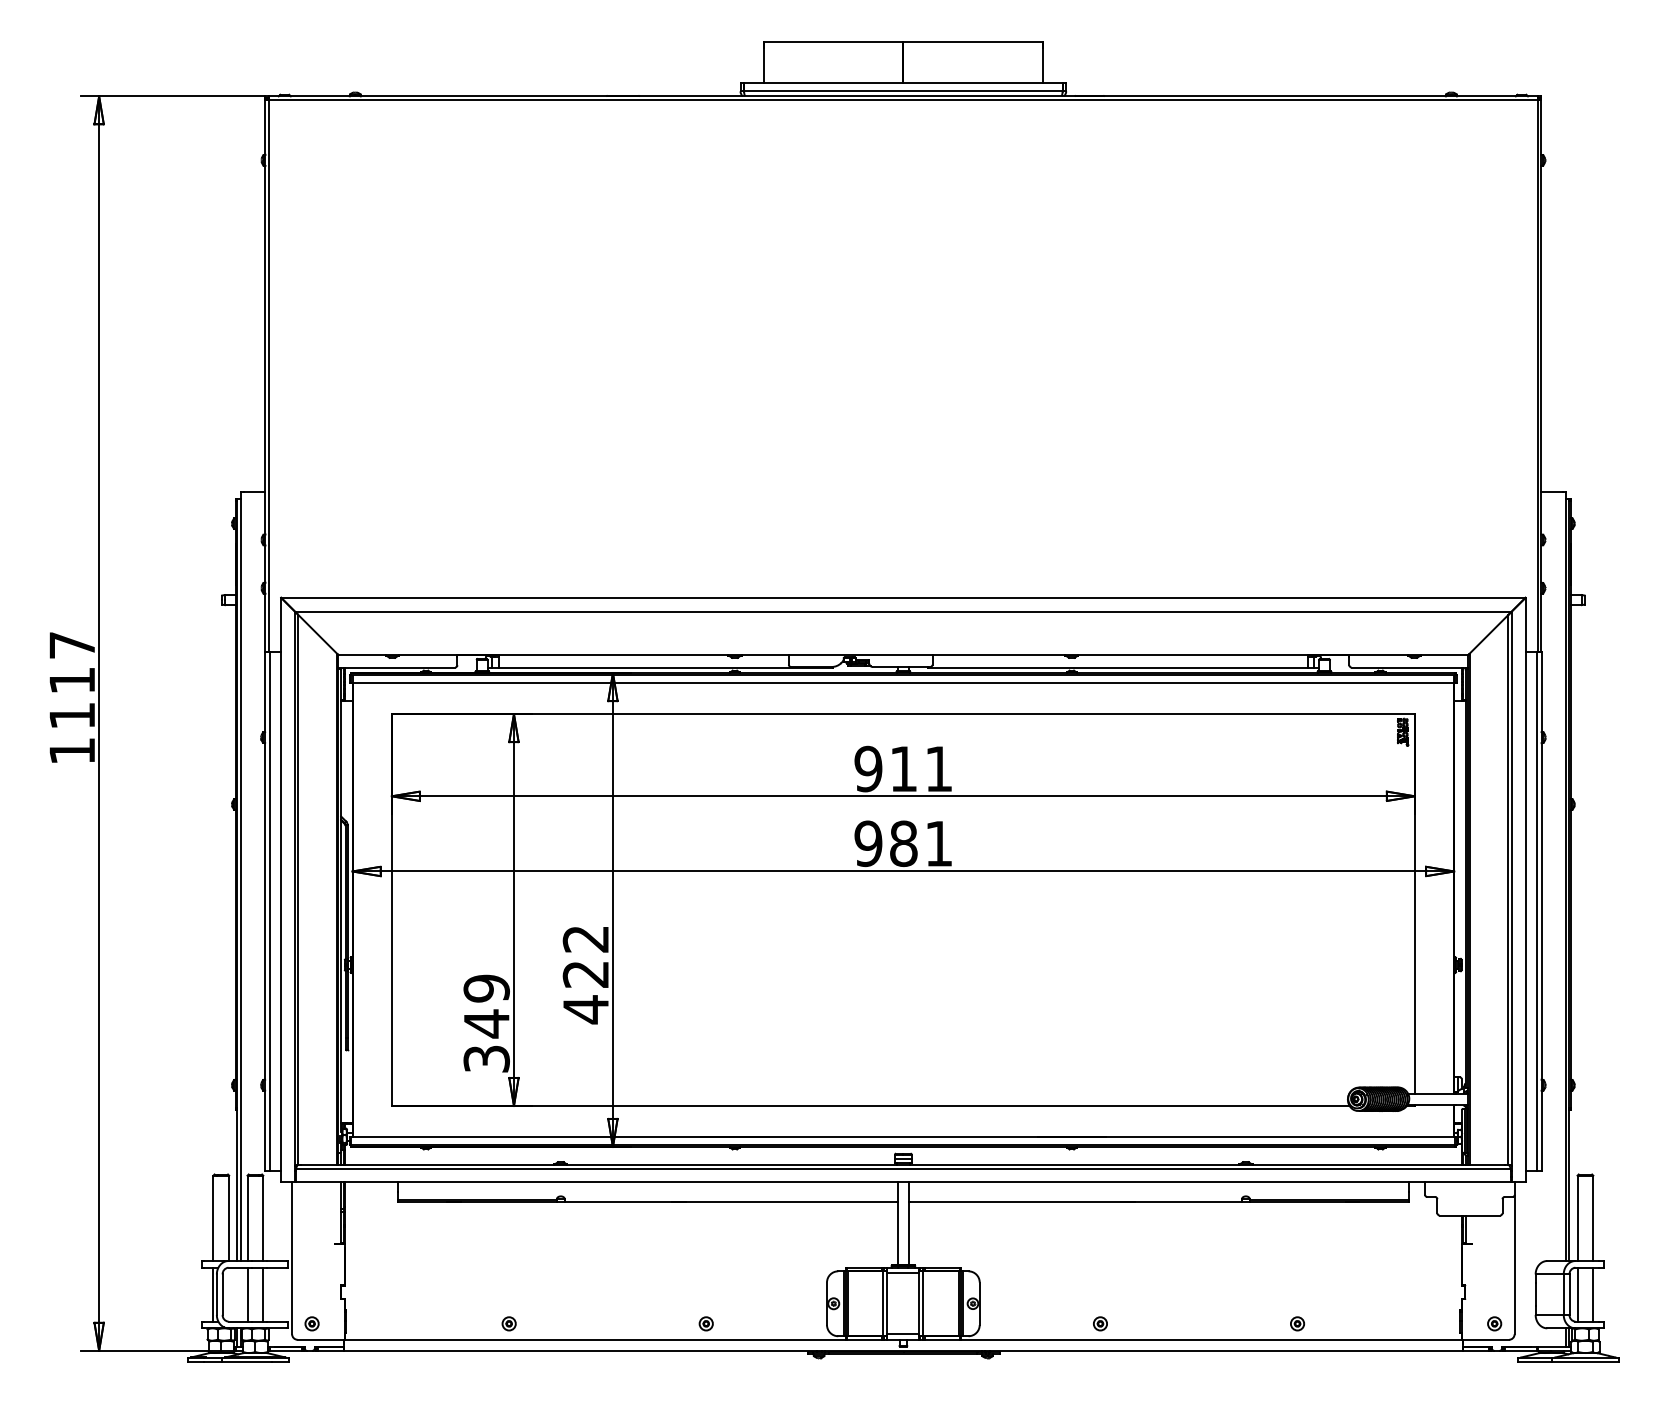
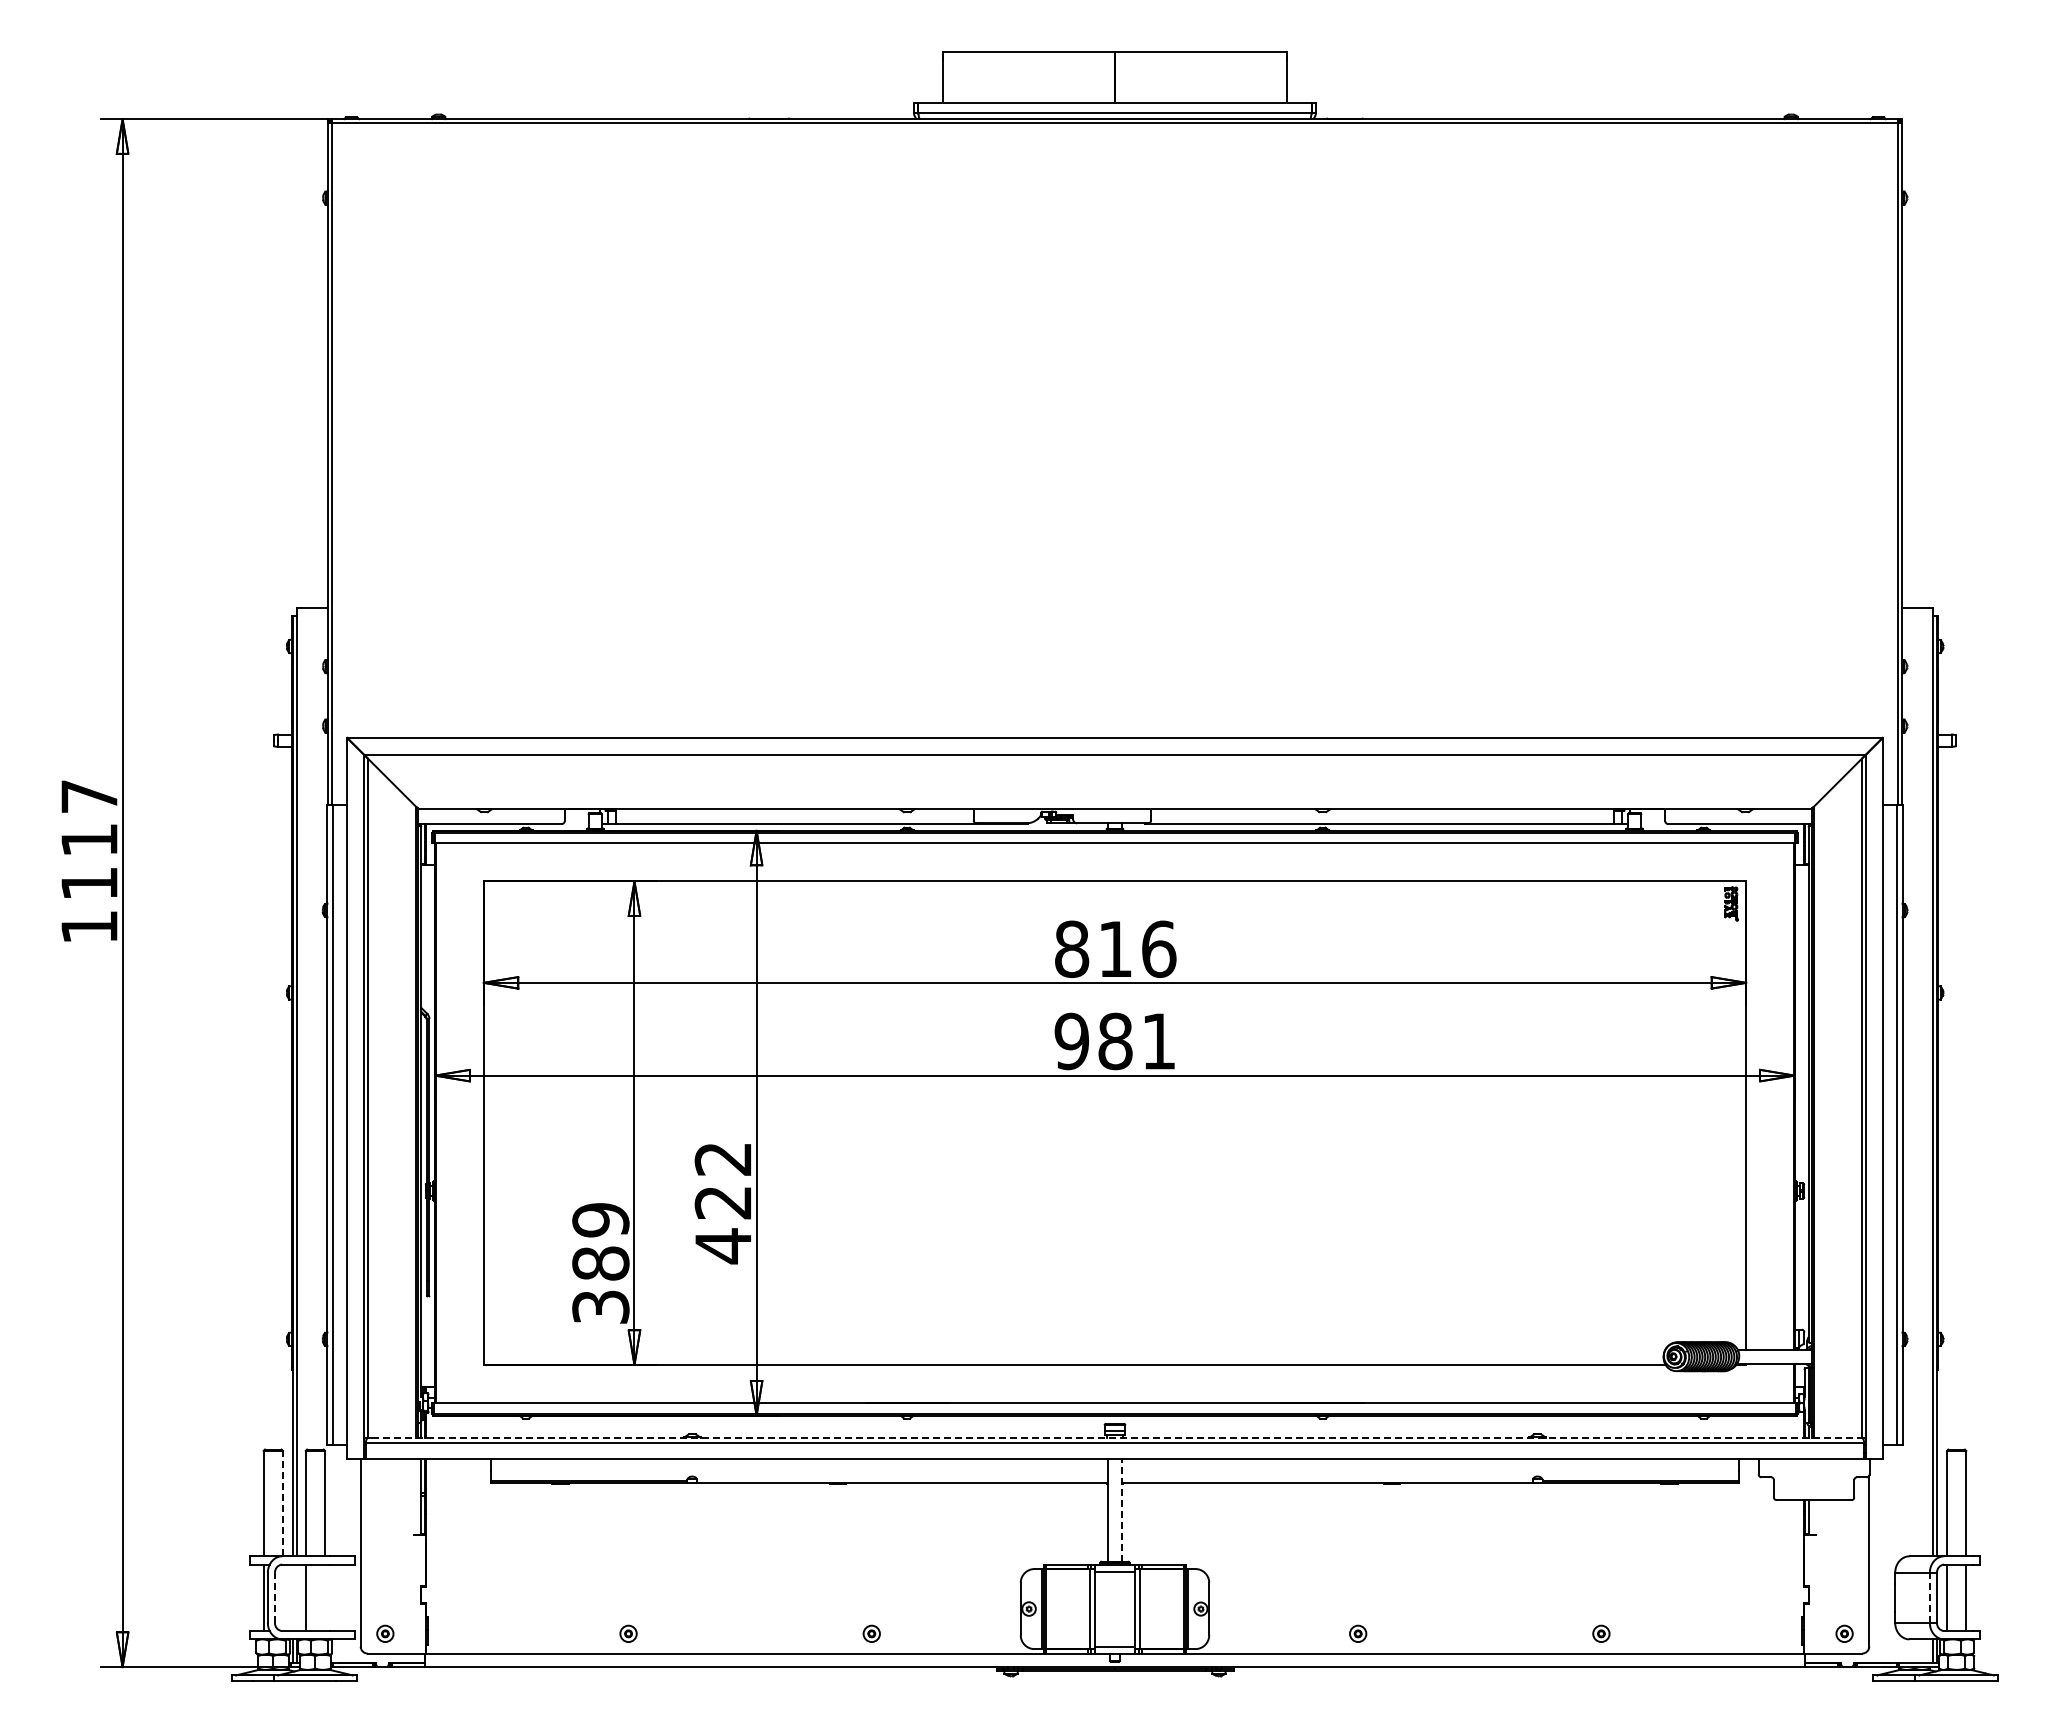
text: (903, 768) -> (1115, 948), 911 -> 816
text: (486, 1023) -> (600, 1263), 349 -> 389
line: (902, 1164) -> (1114, 1437), solid -> dashed
line: (229, 1218) -> (283, 1503), solid -> dashed
line: (908, 1223) -> (1121, 1510), solid -> dashed
line: (223, 1294) -> (275, 1597), solid -> dashed
line: (263, 1294) -> (325, 1597), removed
line: (1563, 1294) -> (1929, 1597), solid -> dashed

